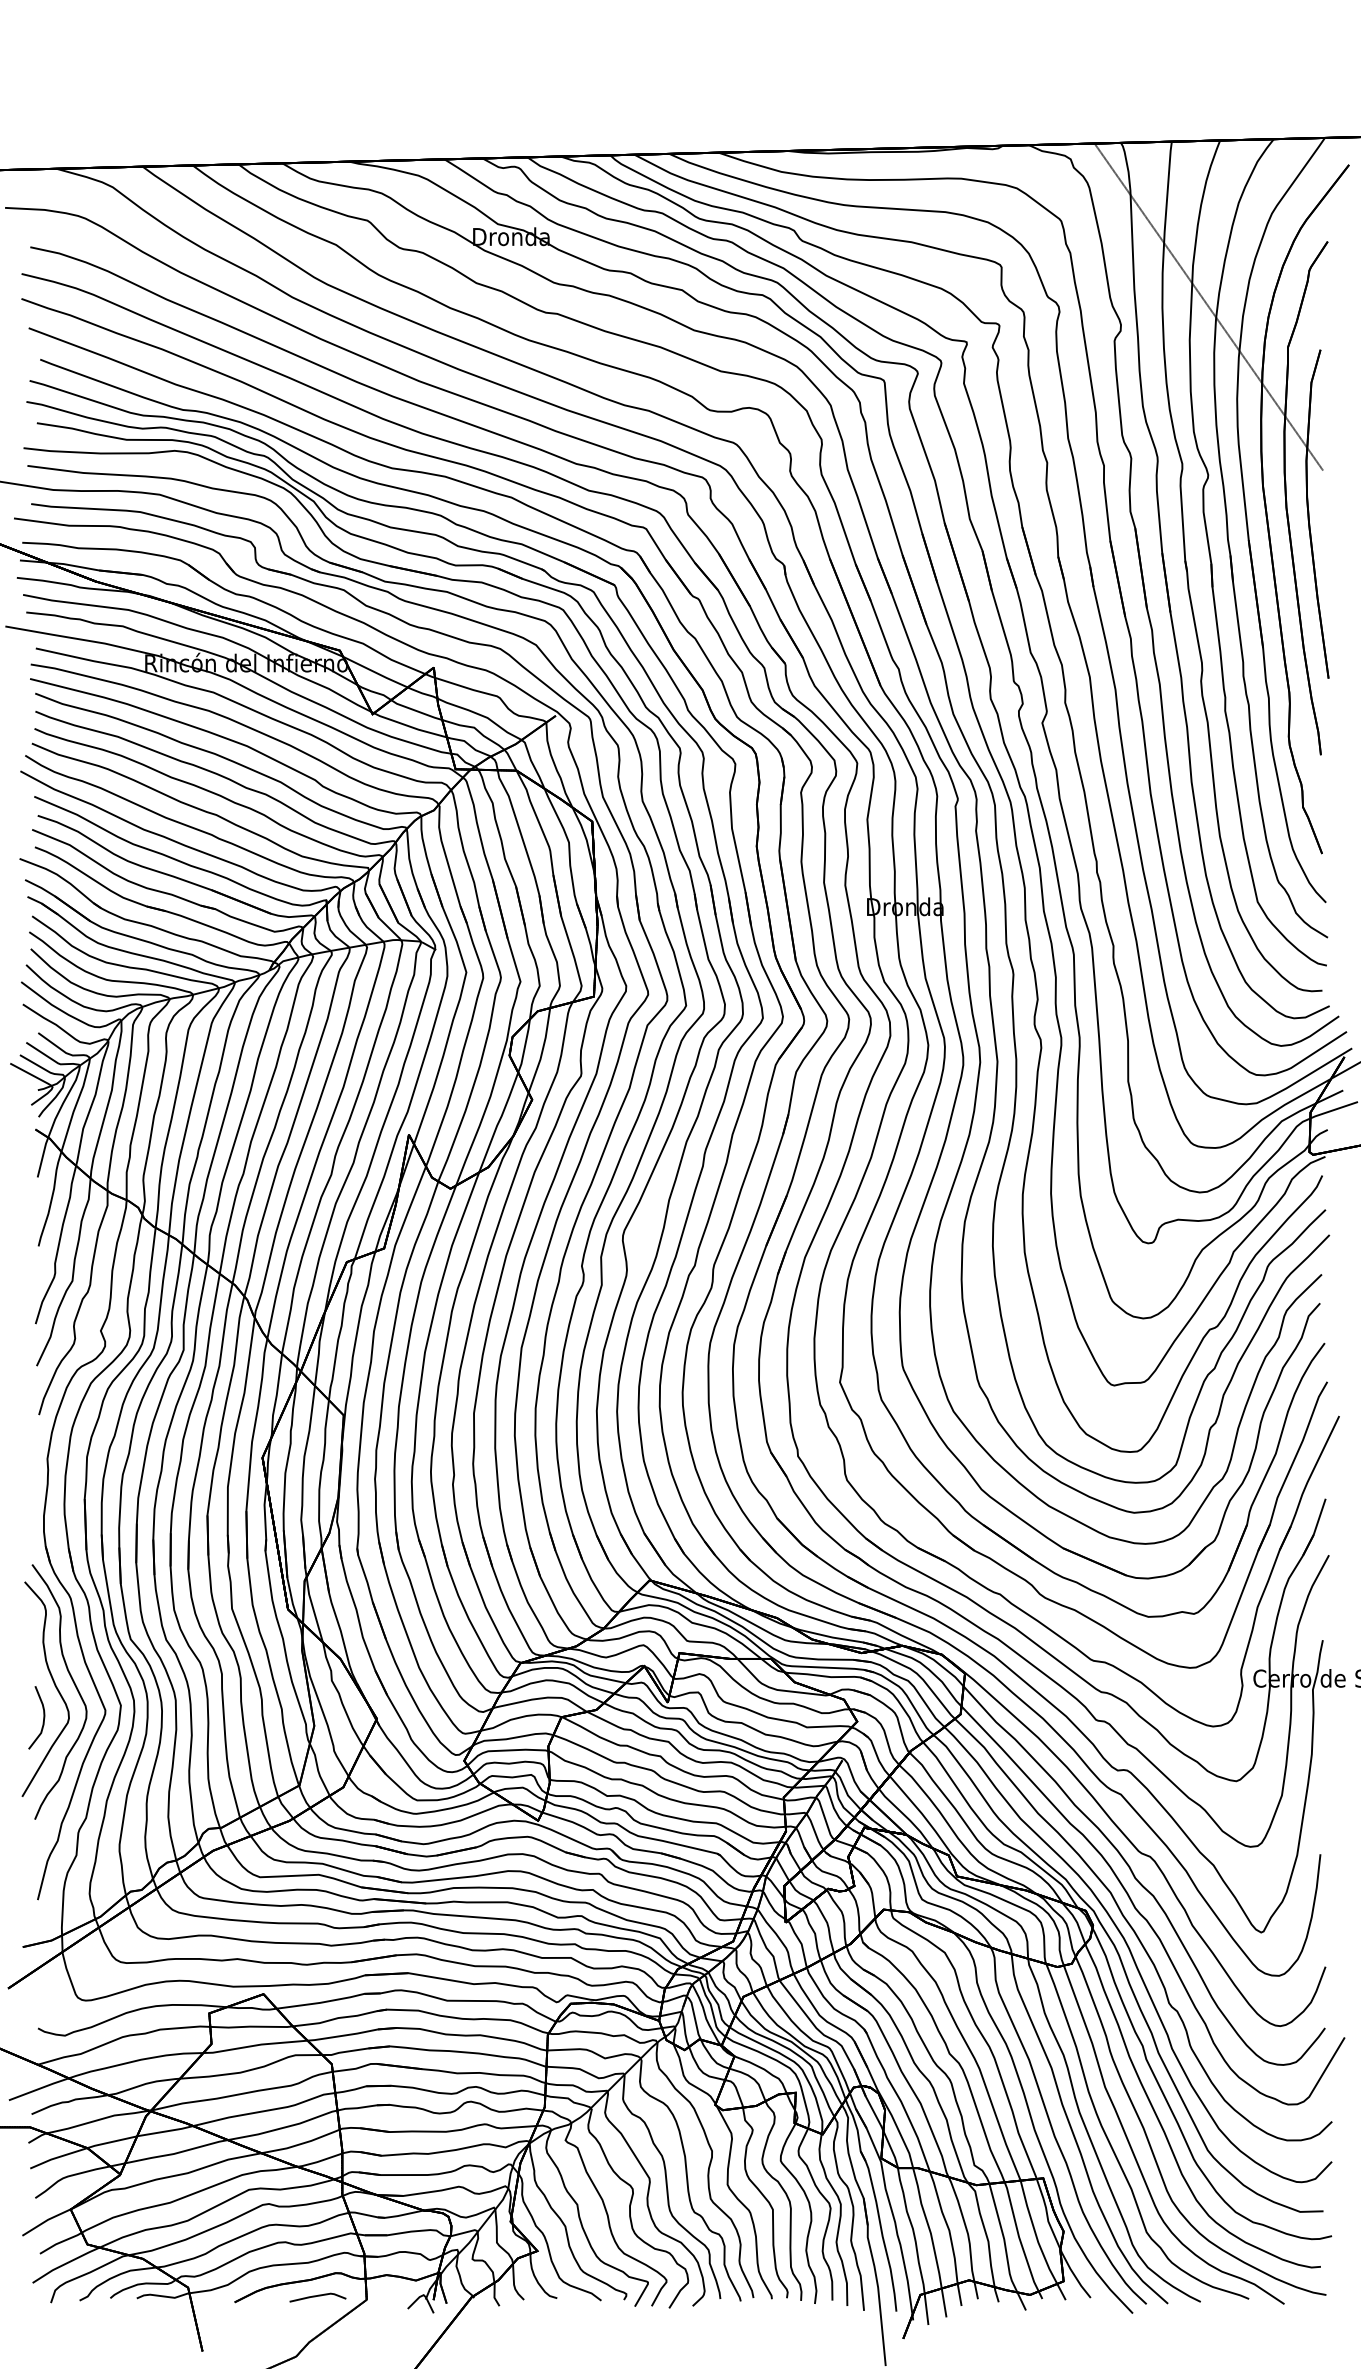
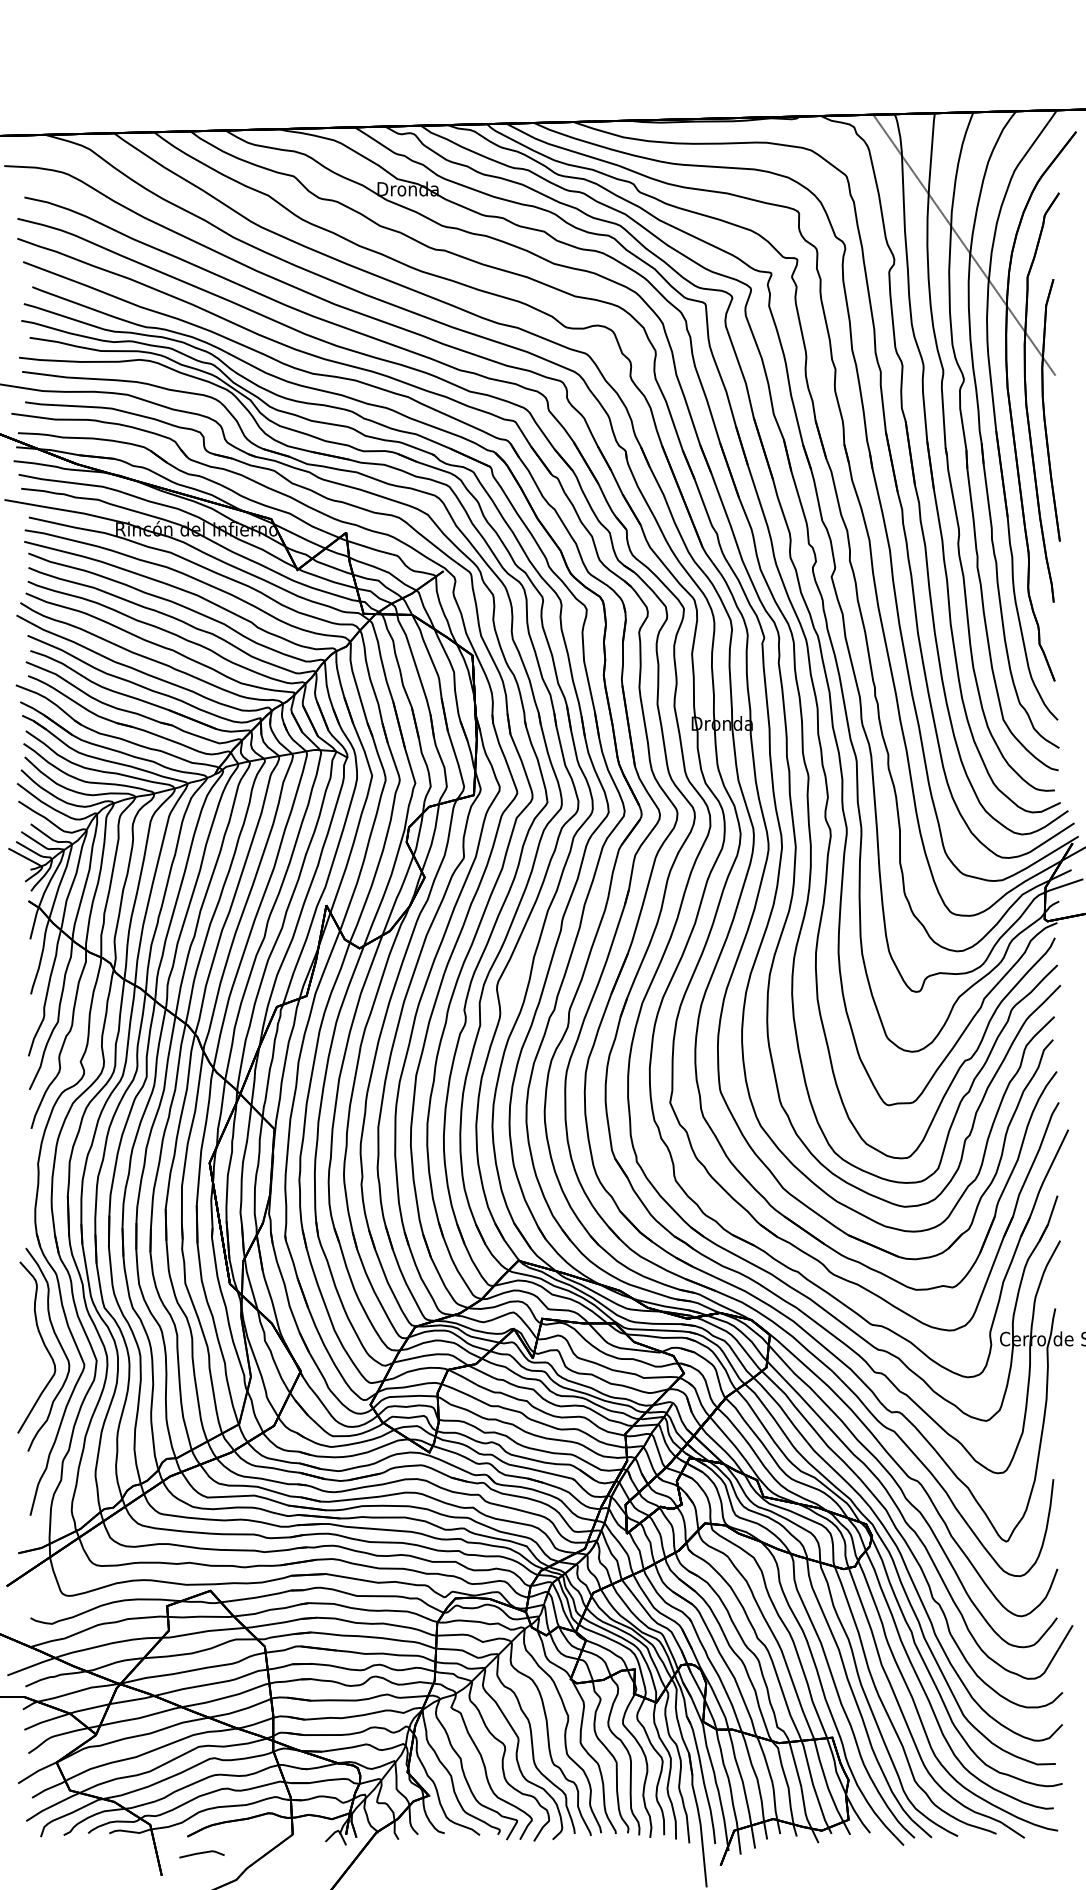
curve: (43, 1717) -> (34, 1370), removed
line: (317, 2296) -> (201, 1853), moved

